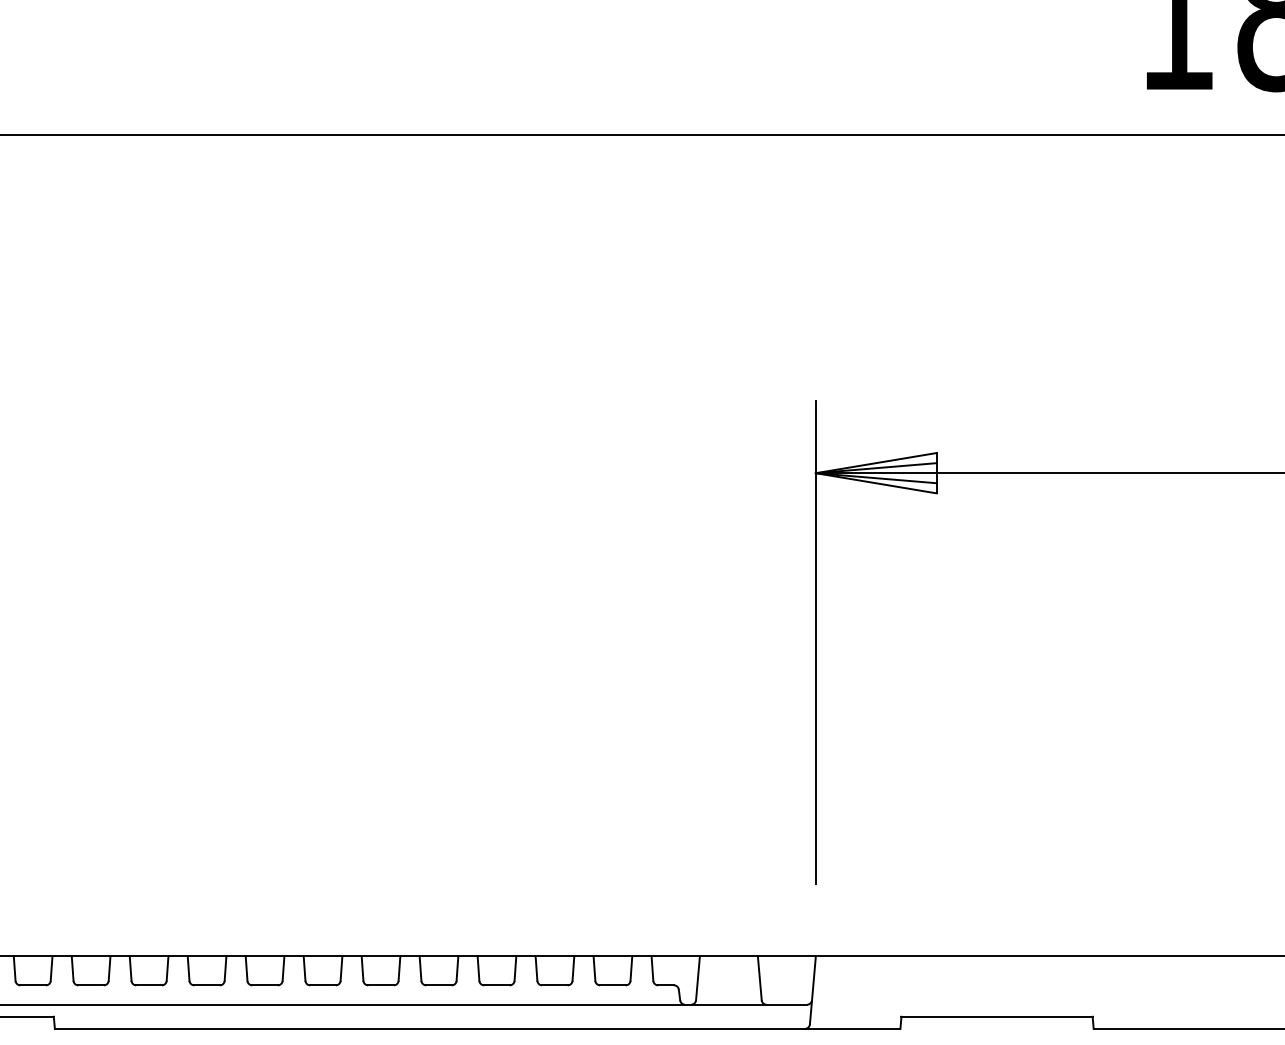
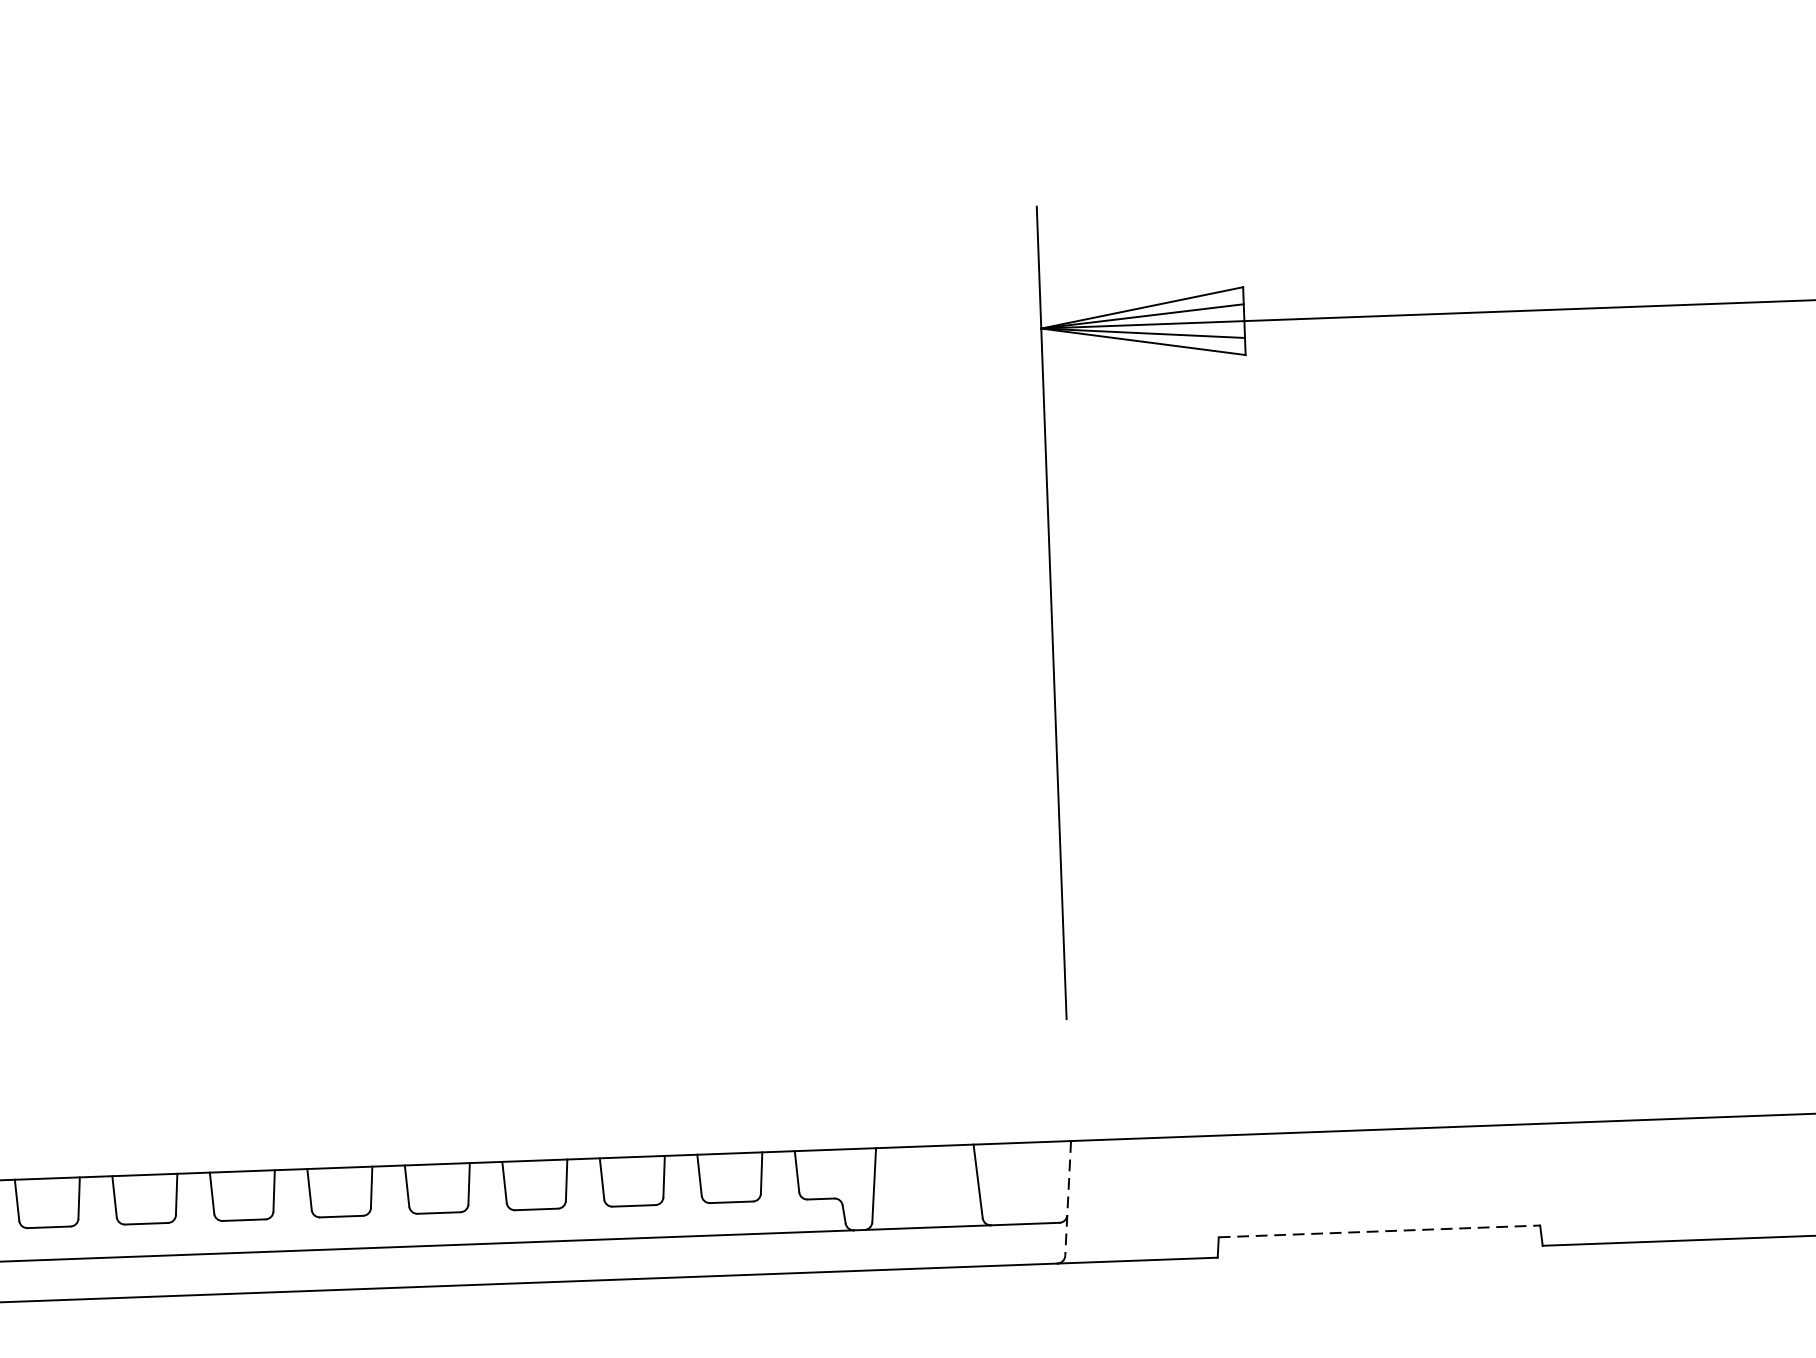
line: (812, 990) -> (1067, 1198), solid -> dashed
line: (997, 1016) -> (1380, 1230), solid -> dashed

